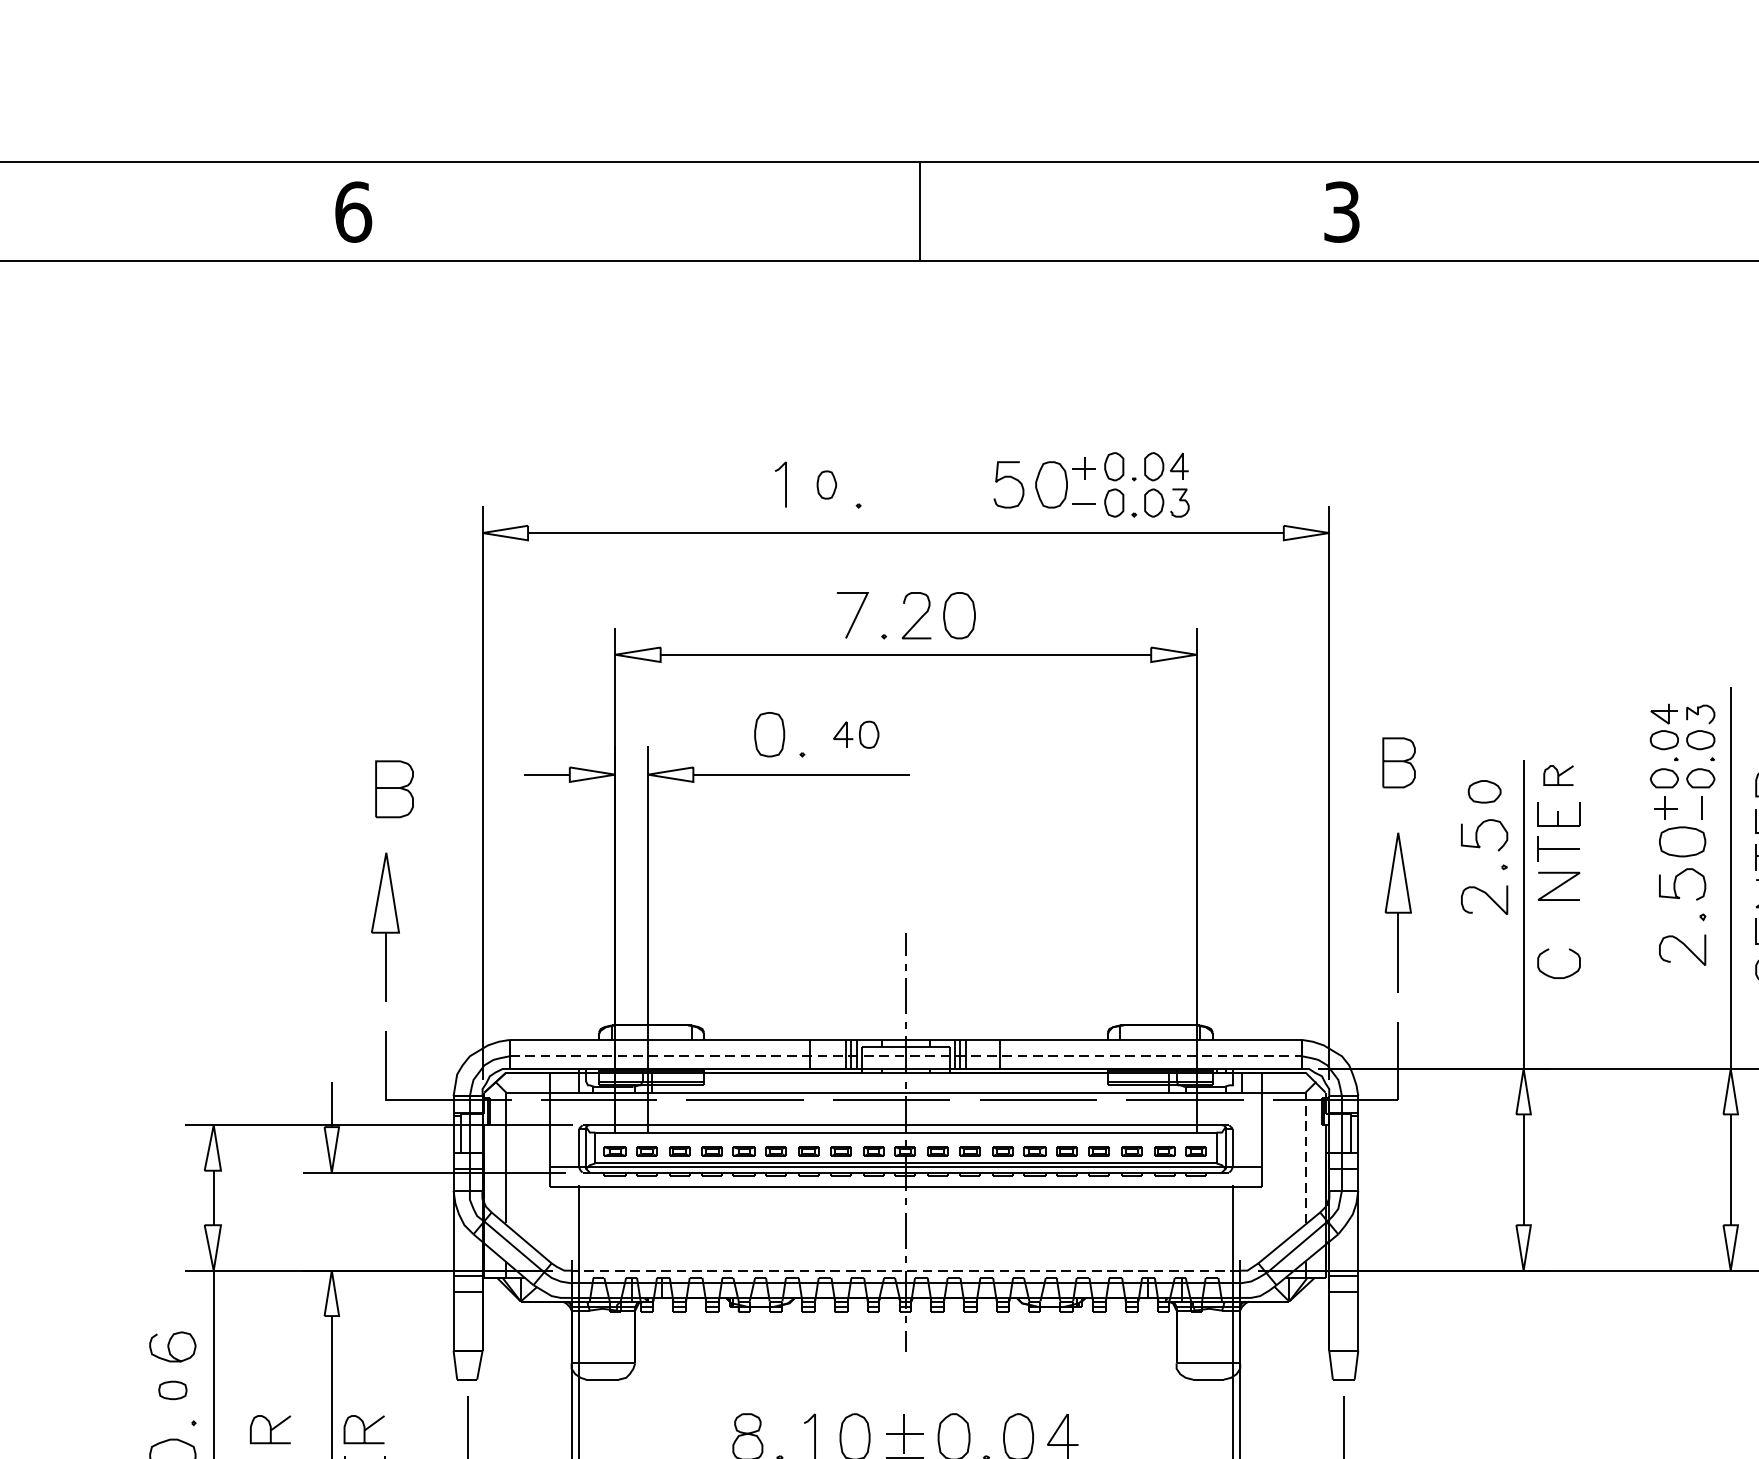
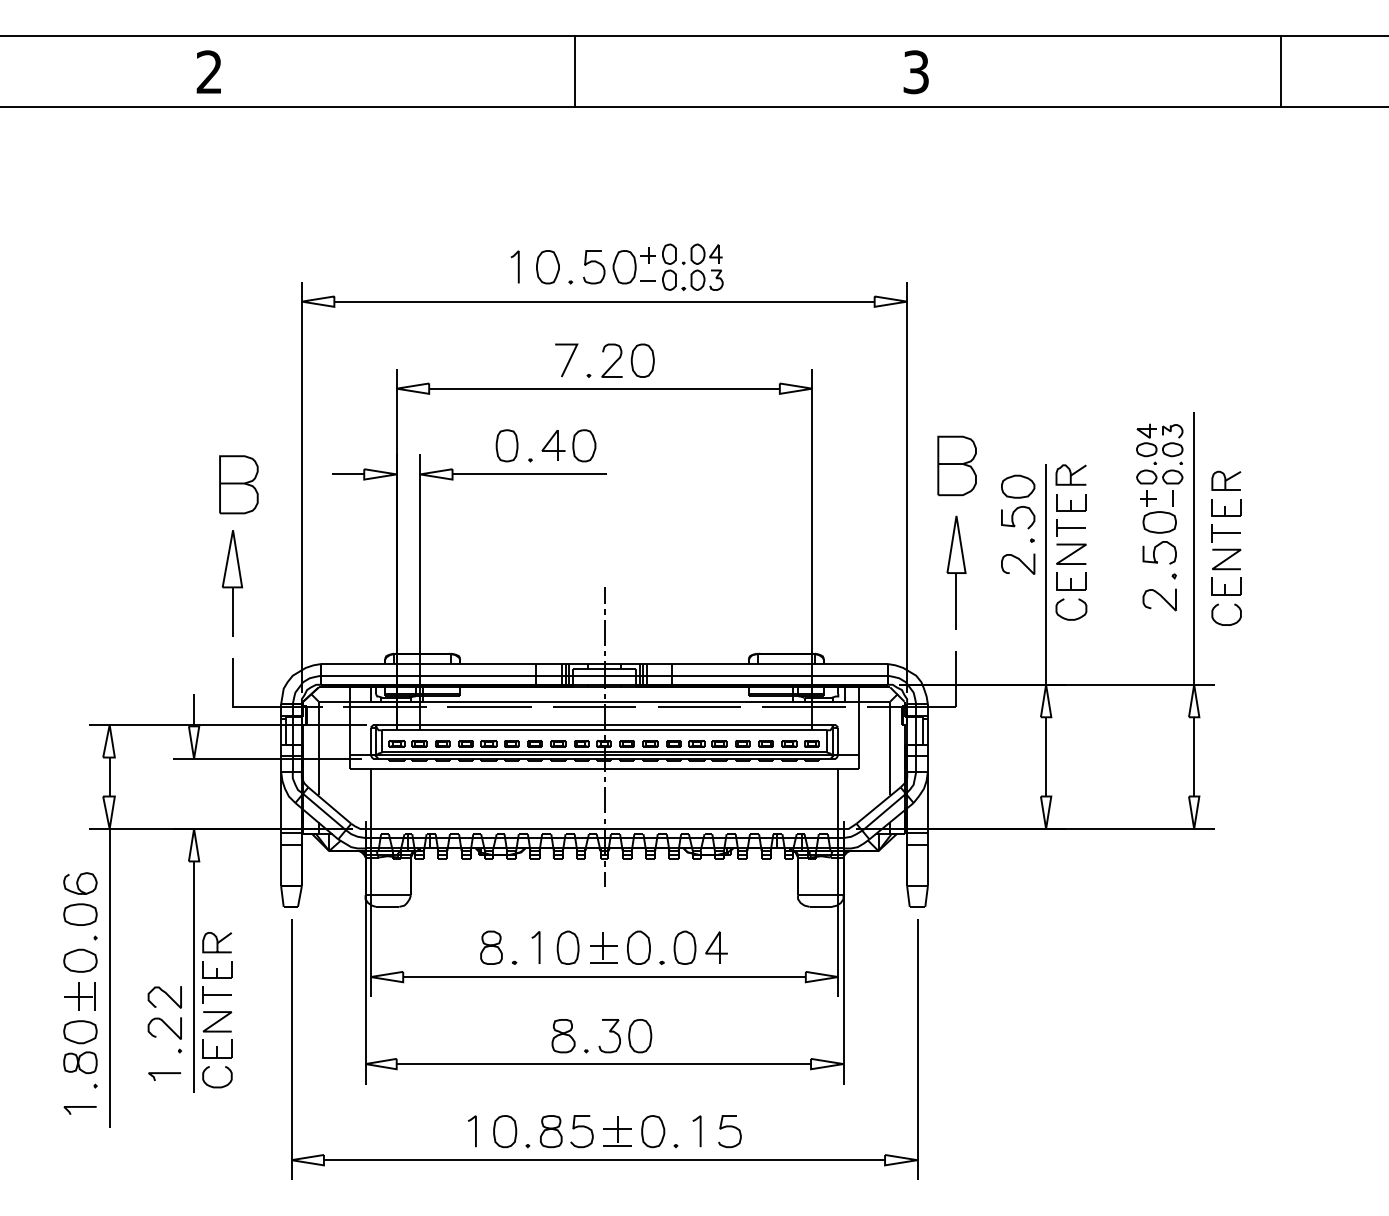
line: (919, 211) -> (574, 71), moved
text: (353, 212) -> (209, 72), 6 -> 2
part: (1091, 483) -> (653, 266), moved
part: (826, 485) -> (547, 267), size x1.67
part: (855, 734) -> (568, 445), size x1.67
part: (1398, 762) -> (956, 465), size x1.67
part: (1557, 774) -> (1070, 474), size x1.43
part: (393, 788) -> (238, 484), size x1.43
part: (1485, 791) -> (1018, 486), size x1.43
part: (1559, 924) -> (1071, 581), added
line: (907, 1055) -> (605, 675), dashed -> solid
line: (1305, 1158) -> (890, 748), dashed -> solid
line: (905, 1269) -> (604, 828), dashed -> solid
part: (172, 1390) -> (80, 914), size x1.67
part: (269, 1429) -> (149, 942), removed

